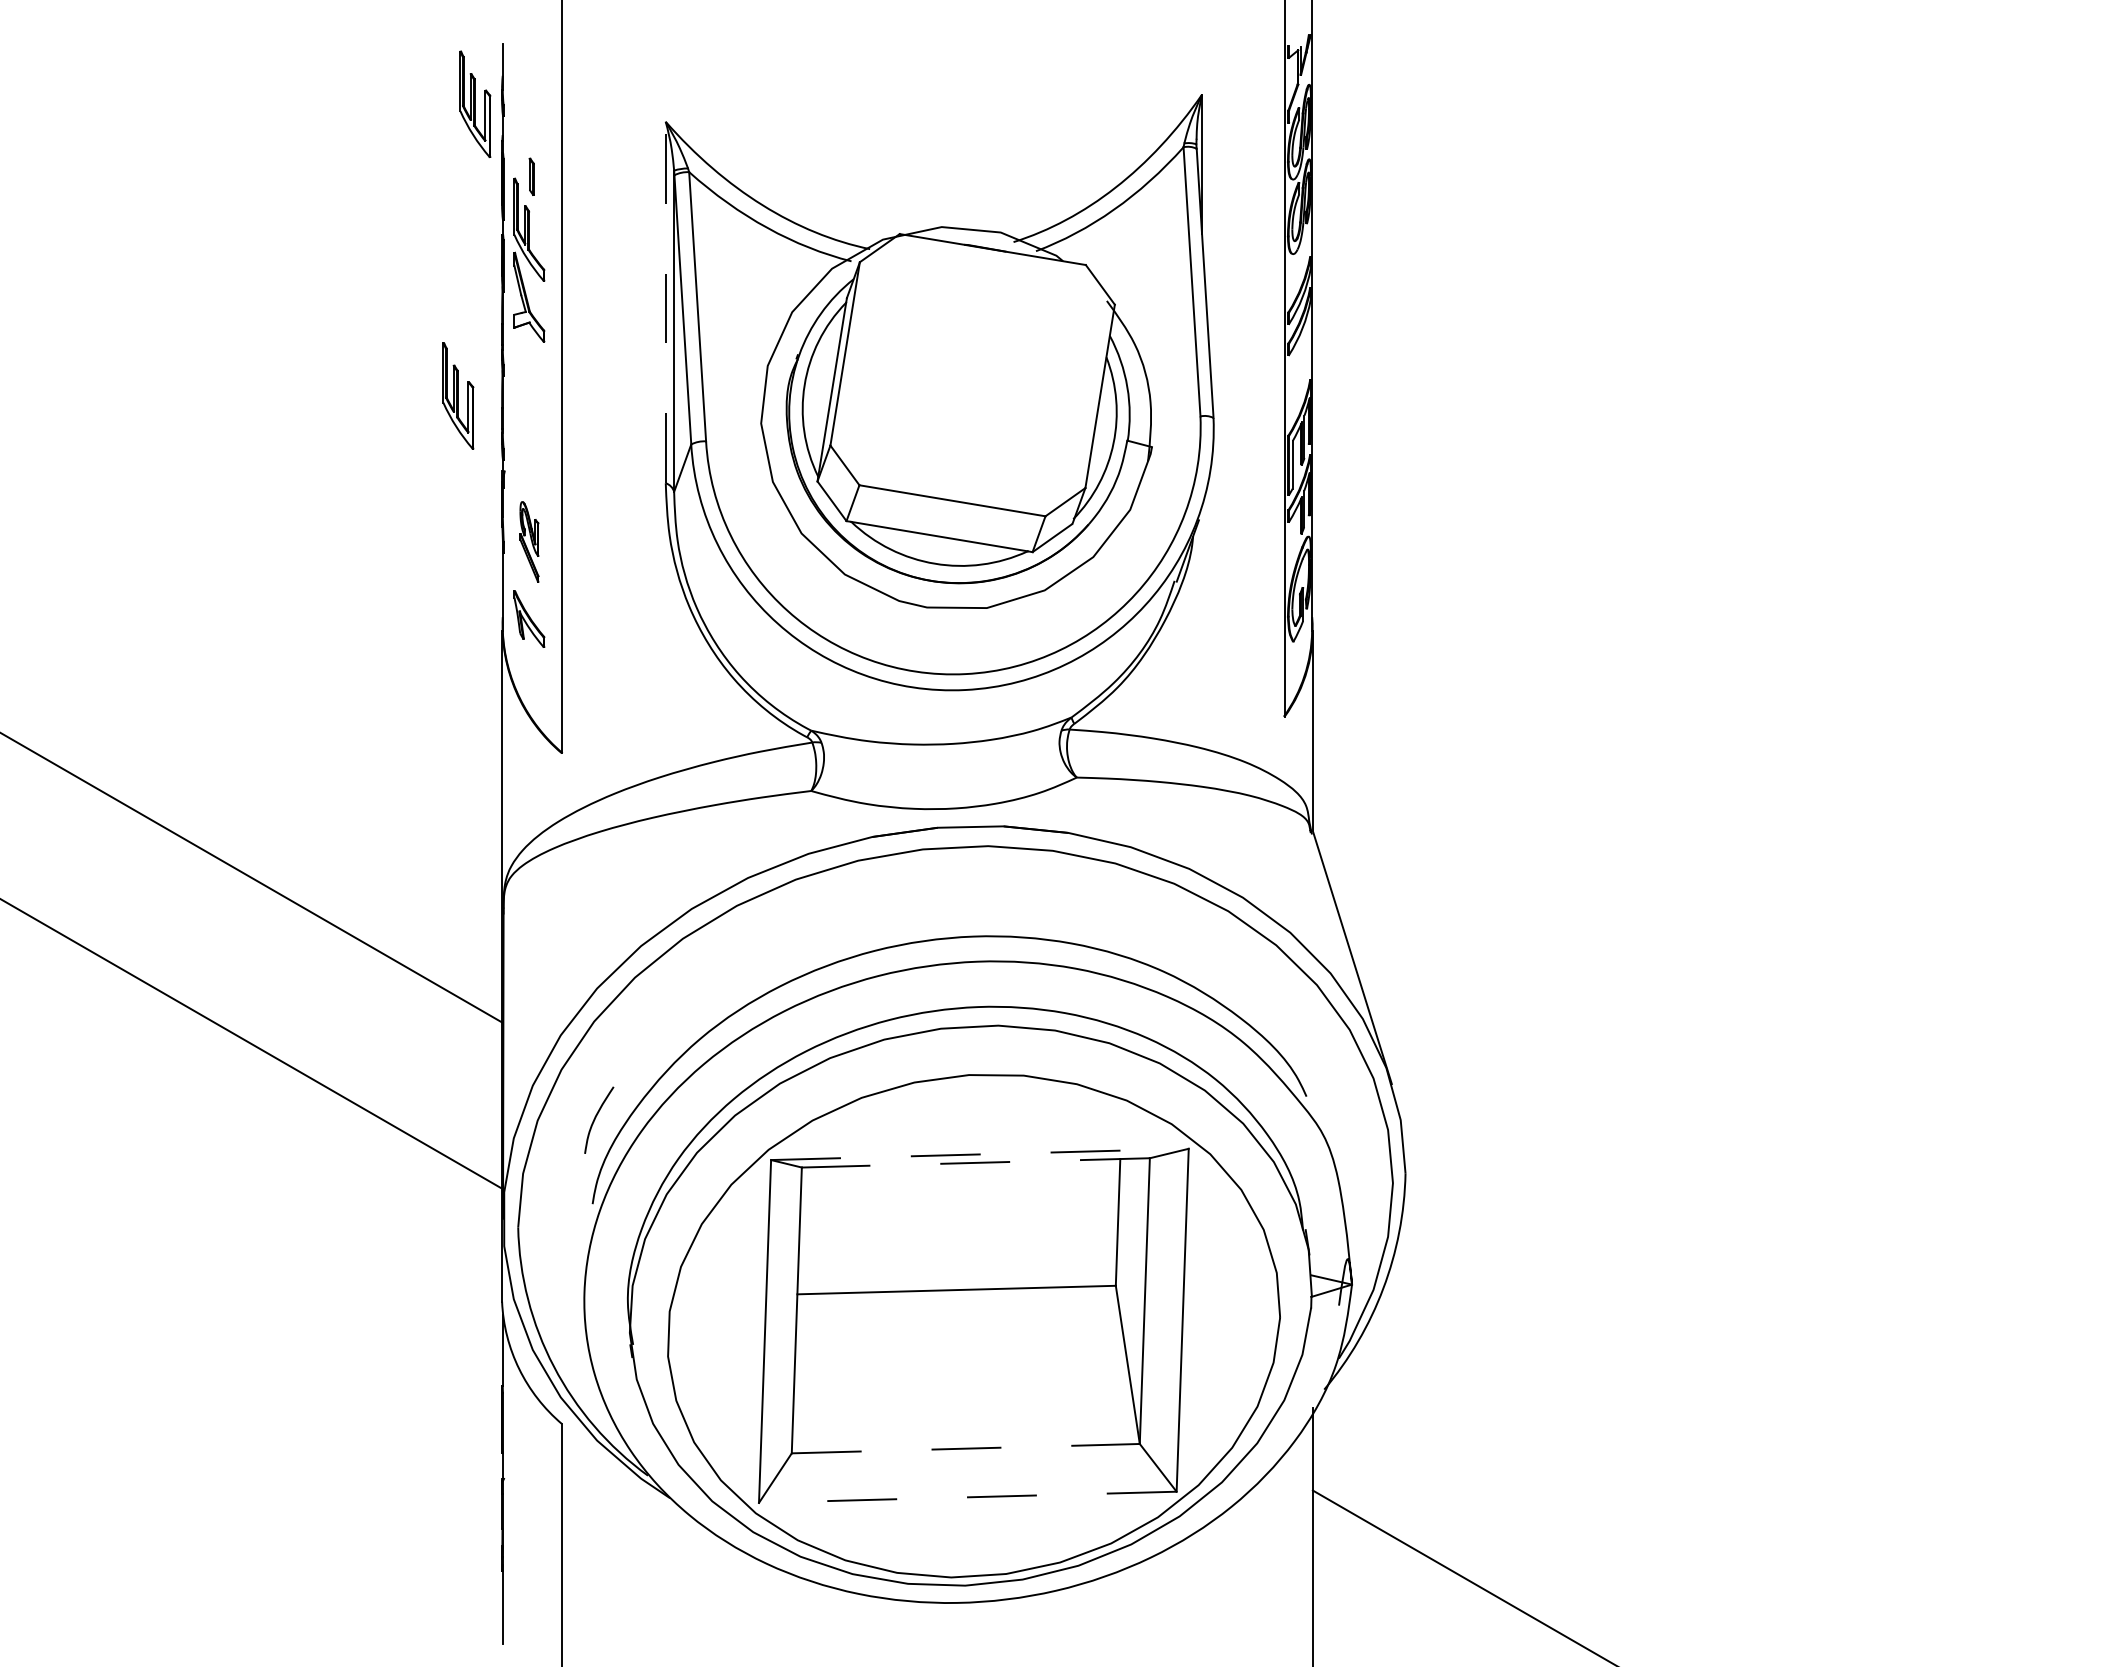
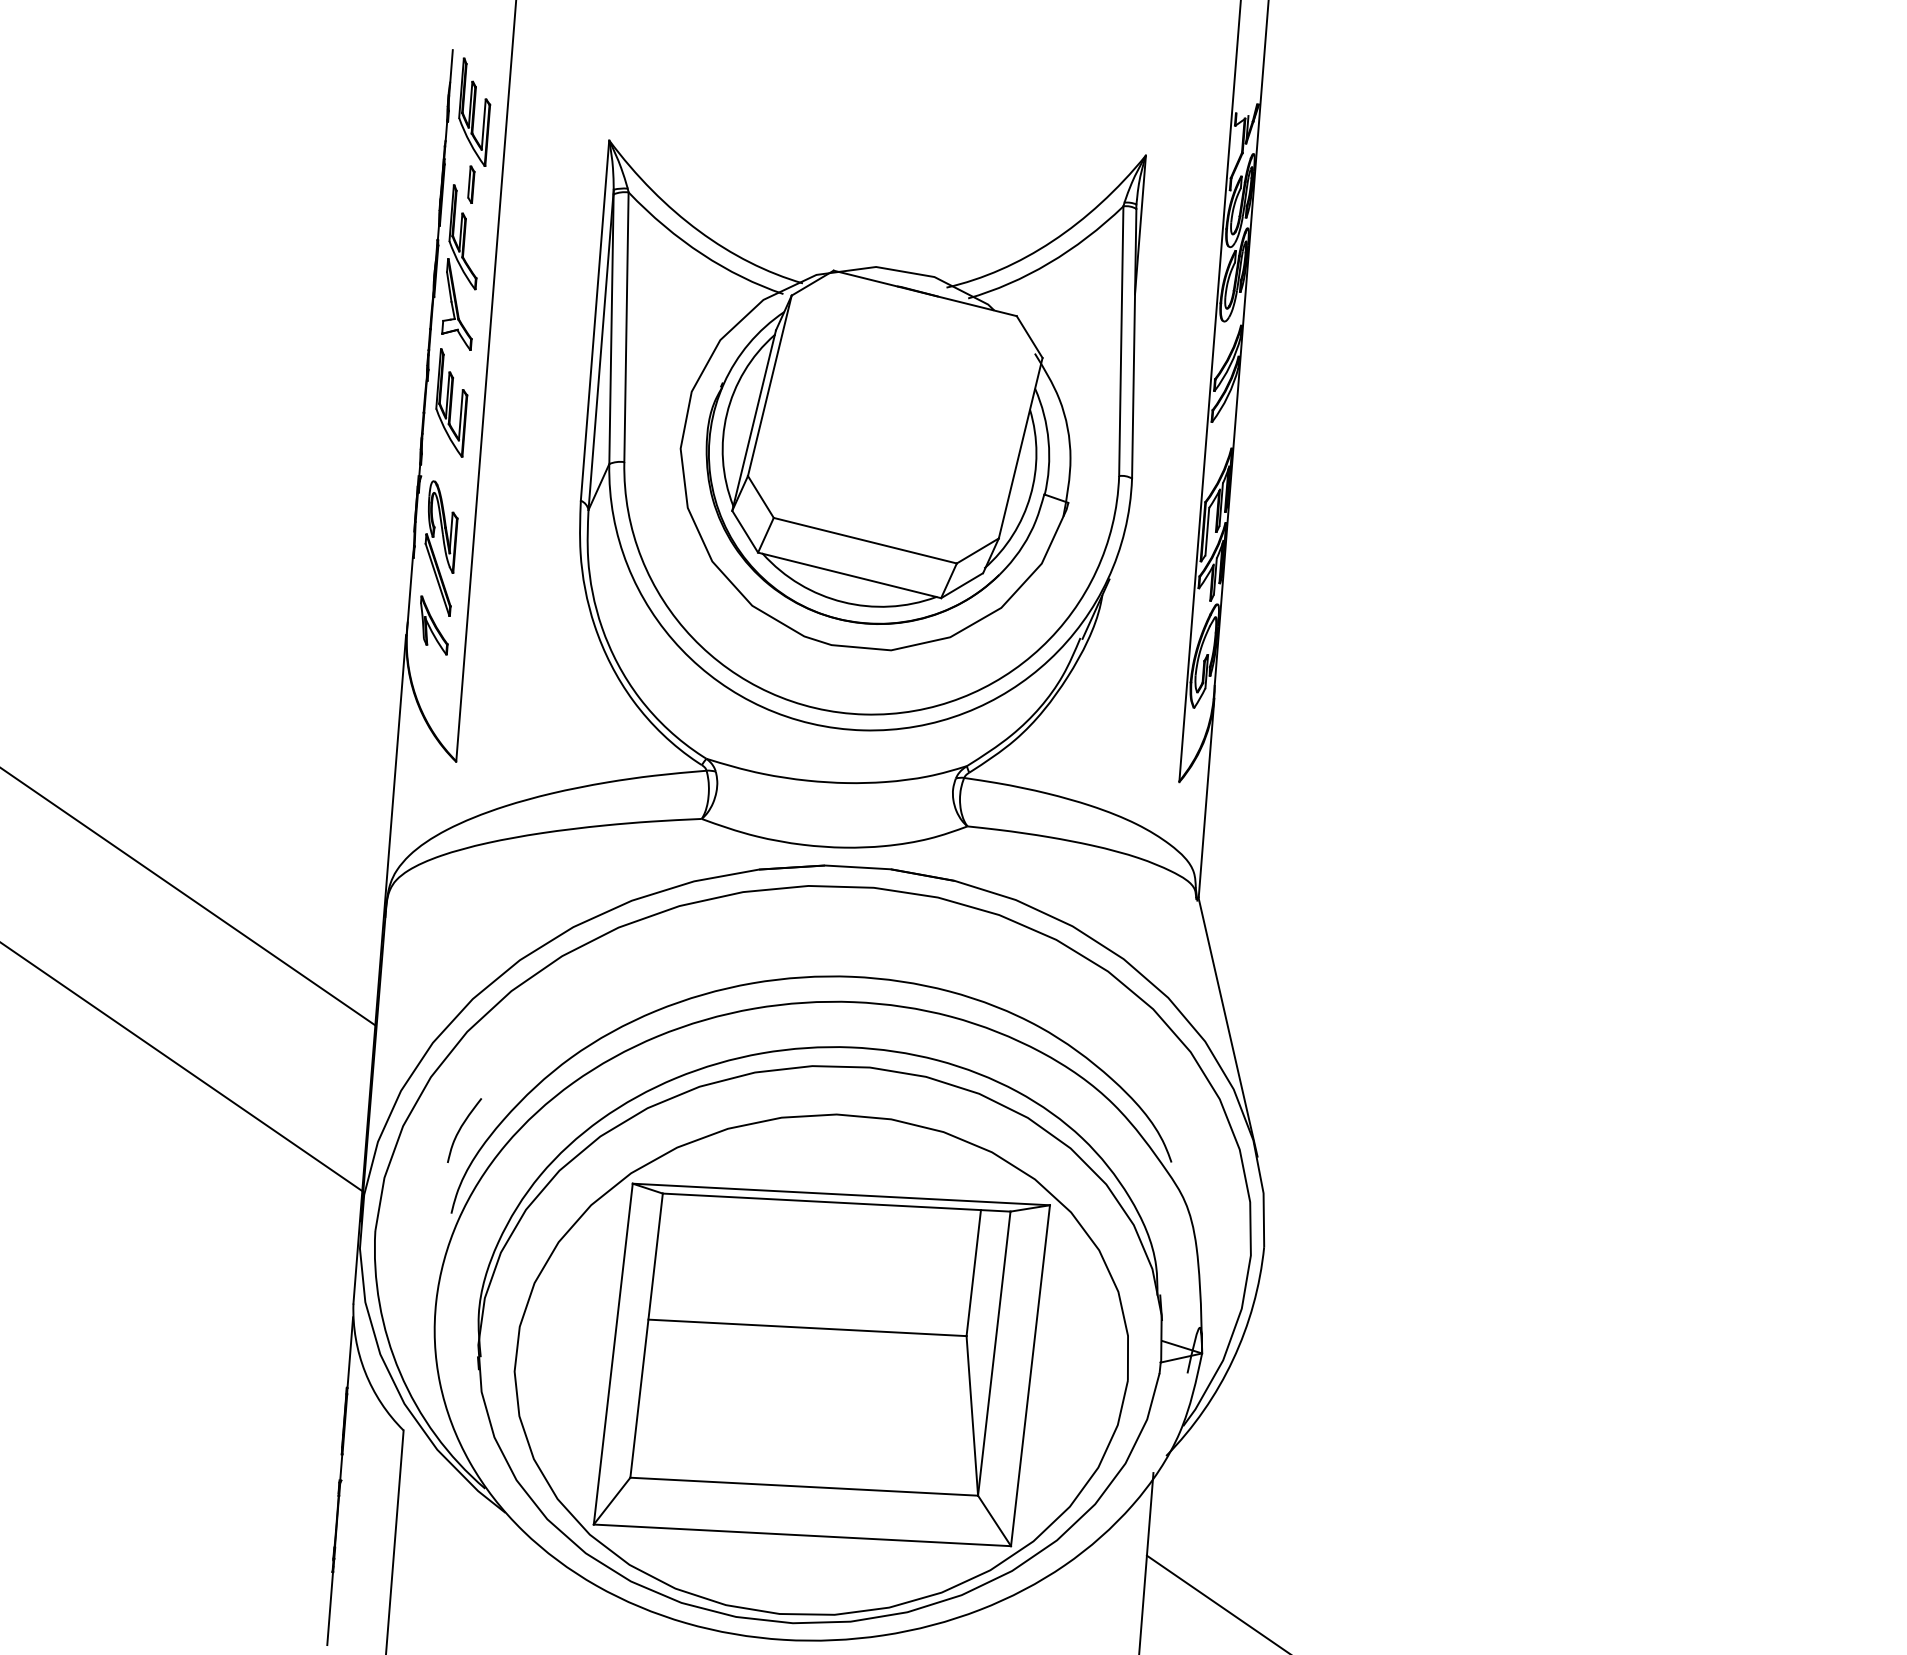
part: (475, 103) -> (474, 111), moved
line: (665, 302) -> (594, 320), dashed -> solid
part: (458, 395) -> (451, 402), moved
part: (529, 541) -> (440, 548), size x1.67
line: (979, 1154) -> (840, 1194), dashed -> solid
line: (975, 1162) -> (836, 1202), dashed -> solid
line: (966, 1448) -> (804, 1486), dashed -> solid
line: (967, 1497) -> (802, 1535), dashed -> solid

